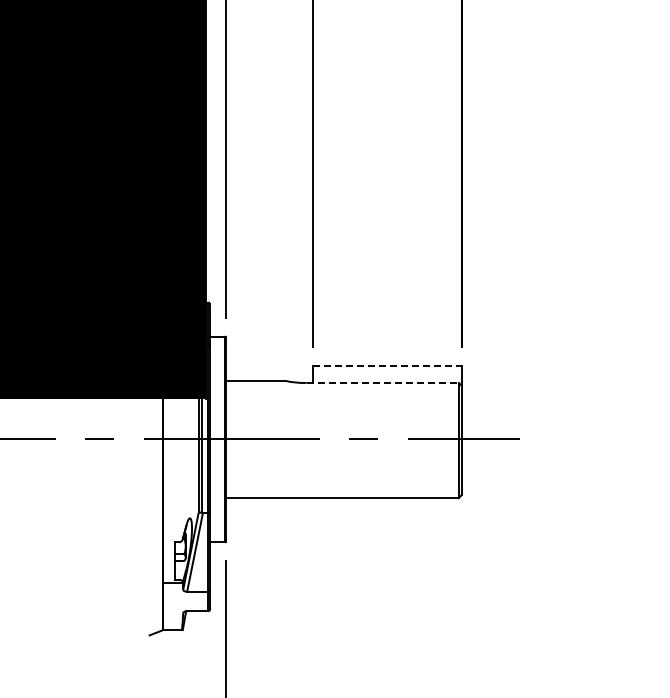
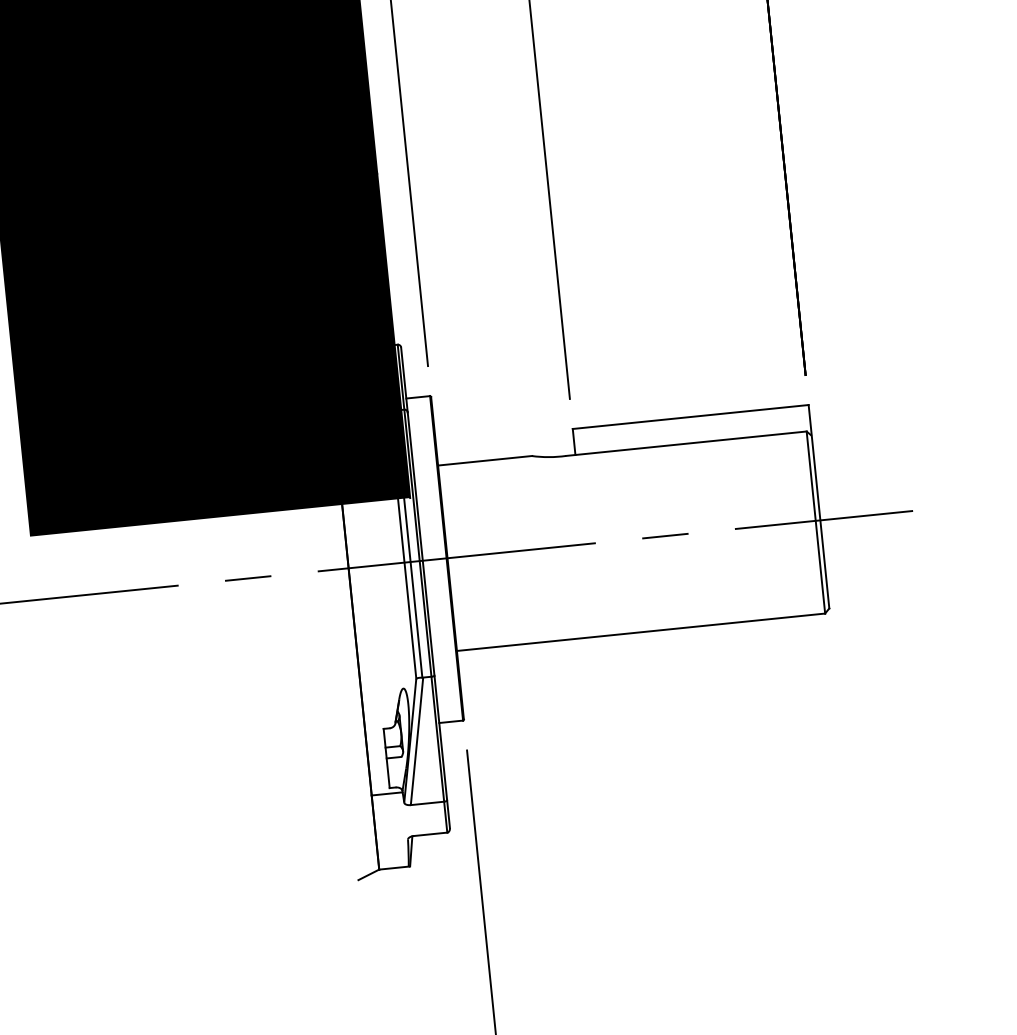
line: (387, 366) -> (691, 416), dashed -> solid
line: (383, 382) -> (687, 442), dashed -> solid

